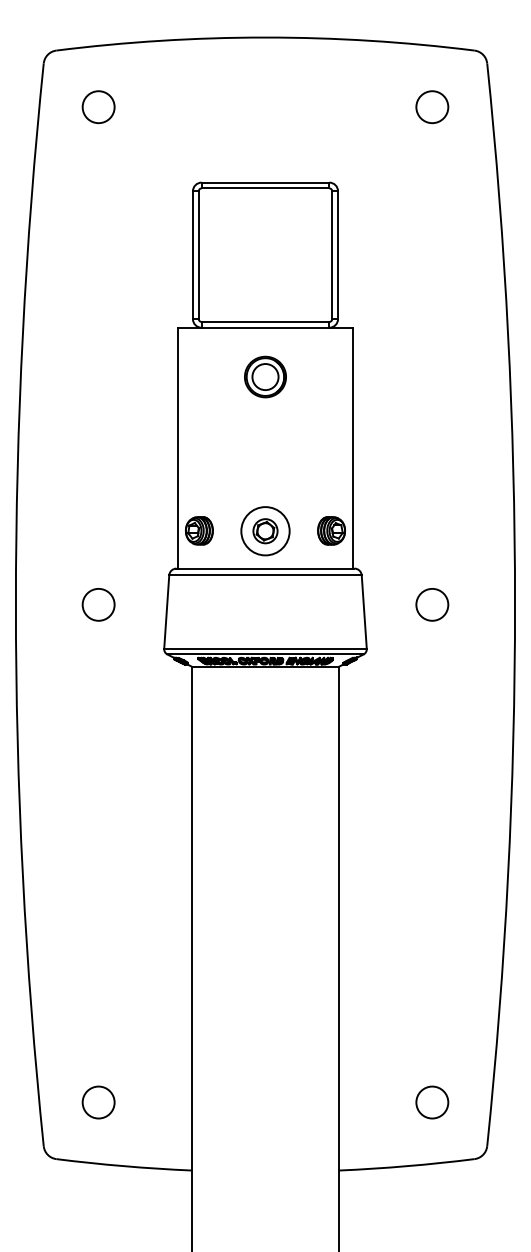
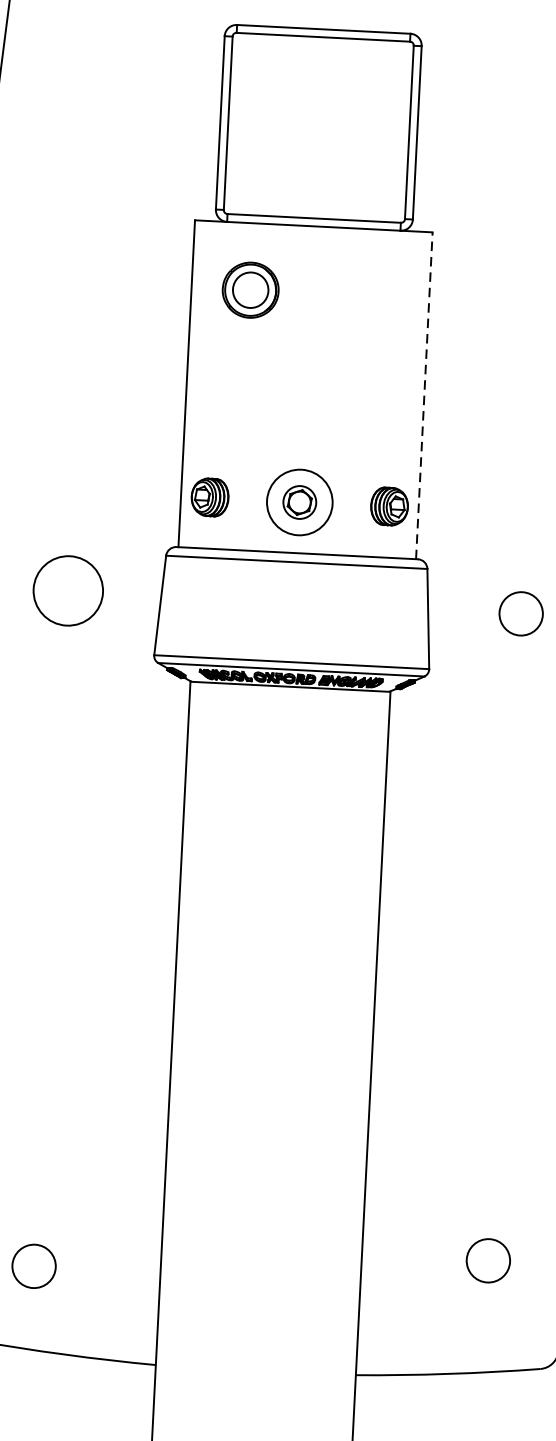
part: (265, 376) -> (250, 289), moved
line: (353, 447) -> (425, 394), solid -> dashed
circle: (98, 604) -> (68, 590), size x1.6
circle: (432, 1102) -> (488, 1260), moved

